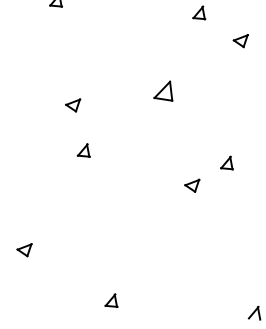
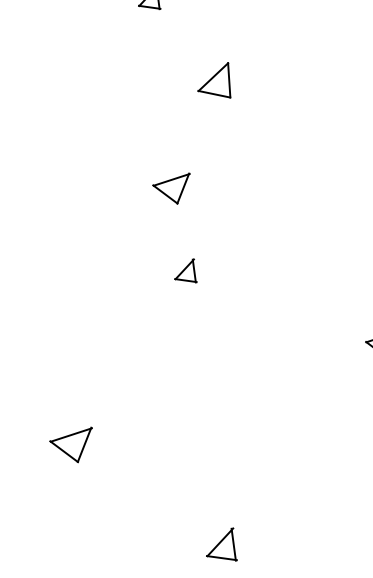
part: (163, 90) -> (215, 78), moved
part: (73, 105) -> (171, 188), size x1.4
part: (24, 250) -> (70, 445), size x1.6
part: (111, 300) -> (222, 543), size x1.4

